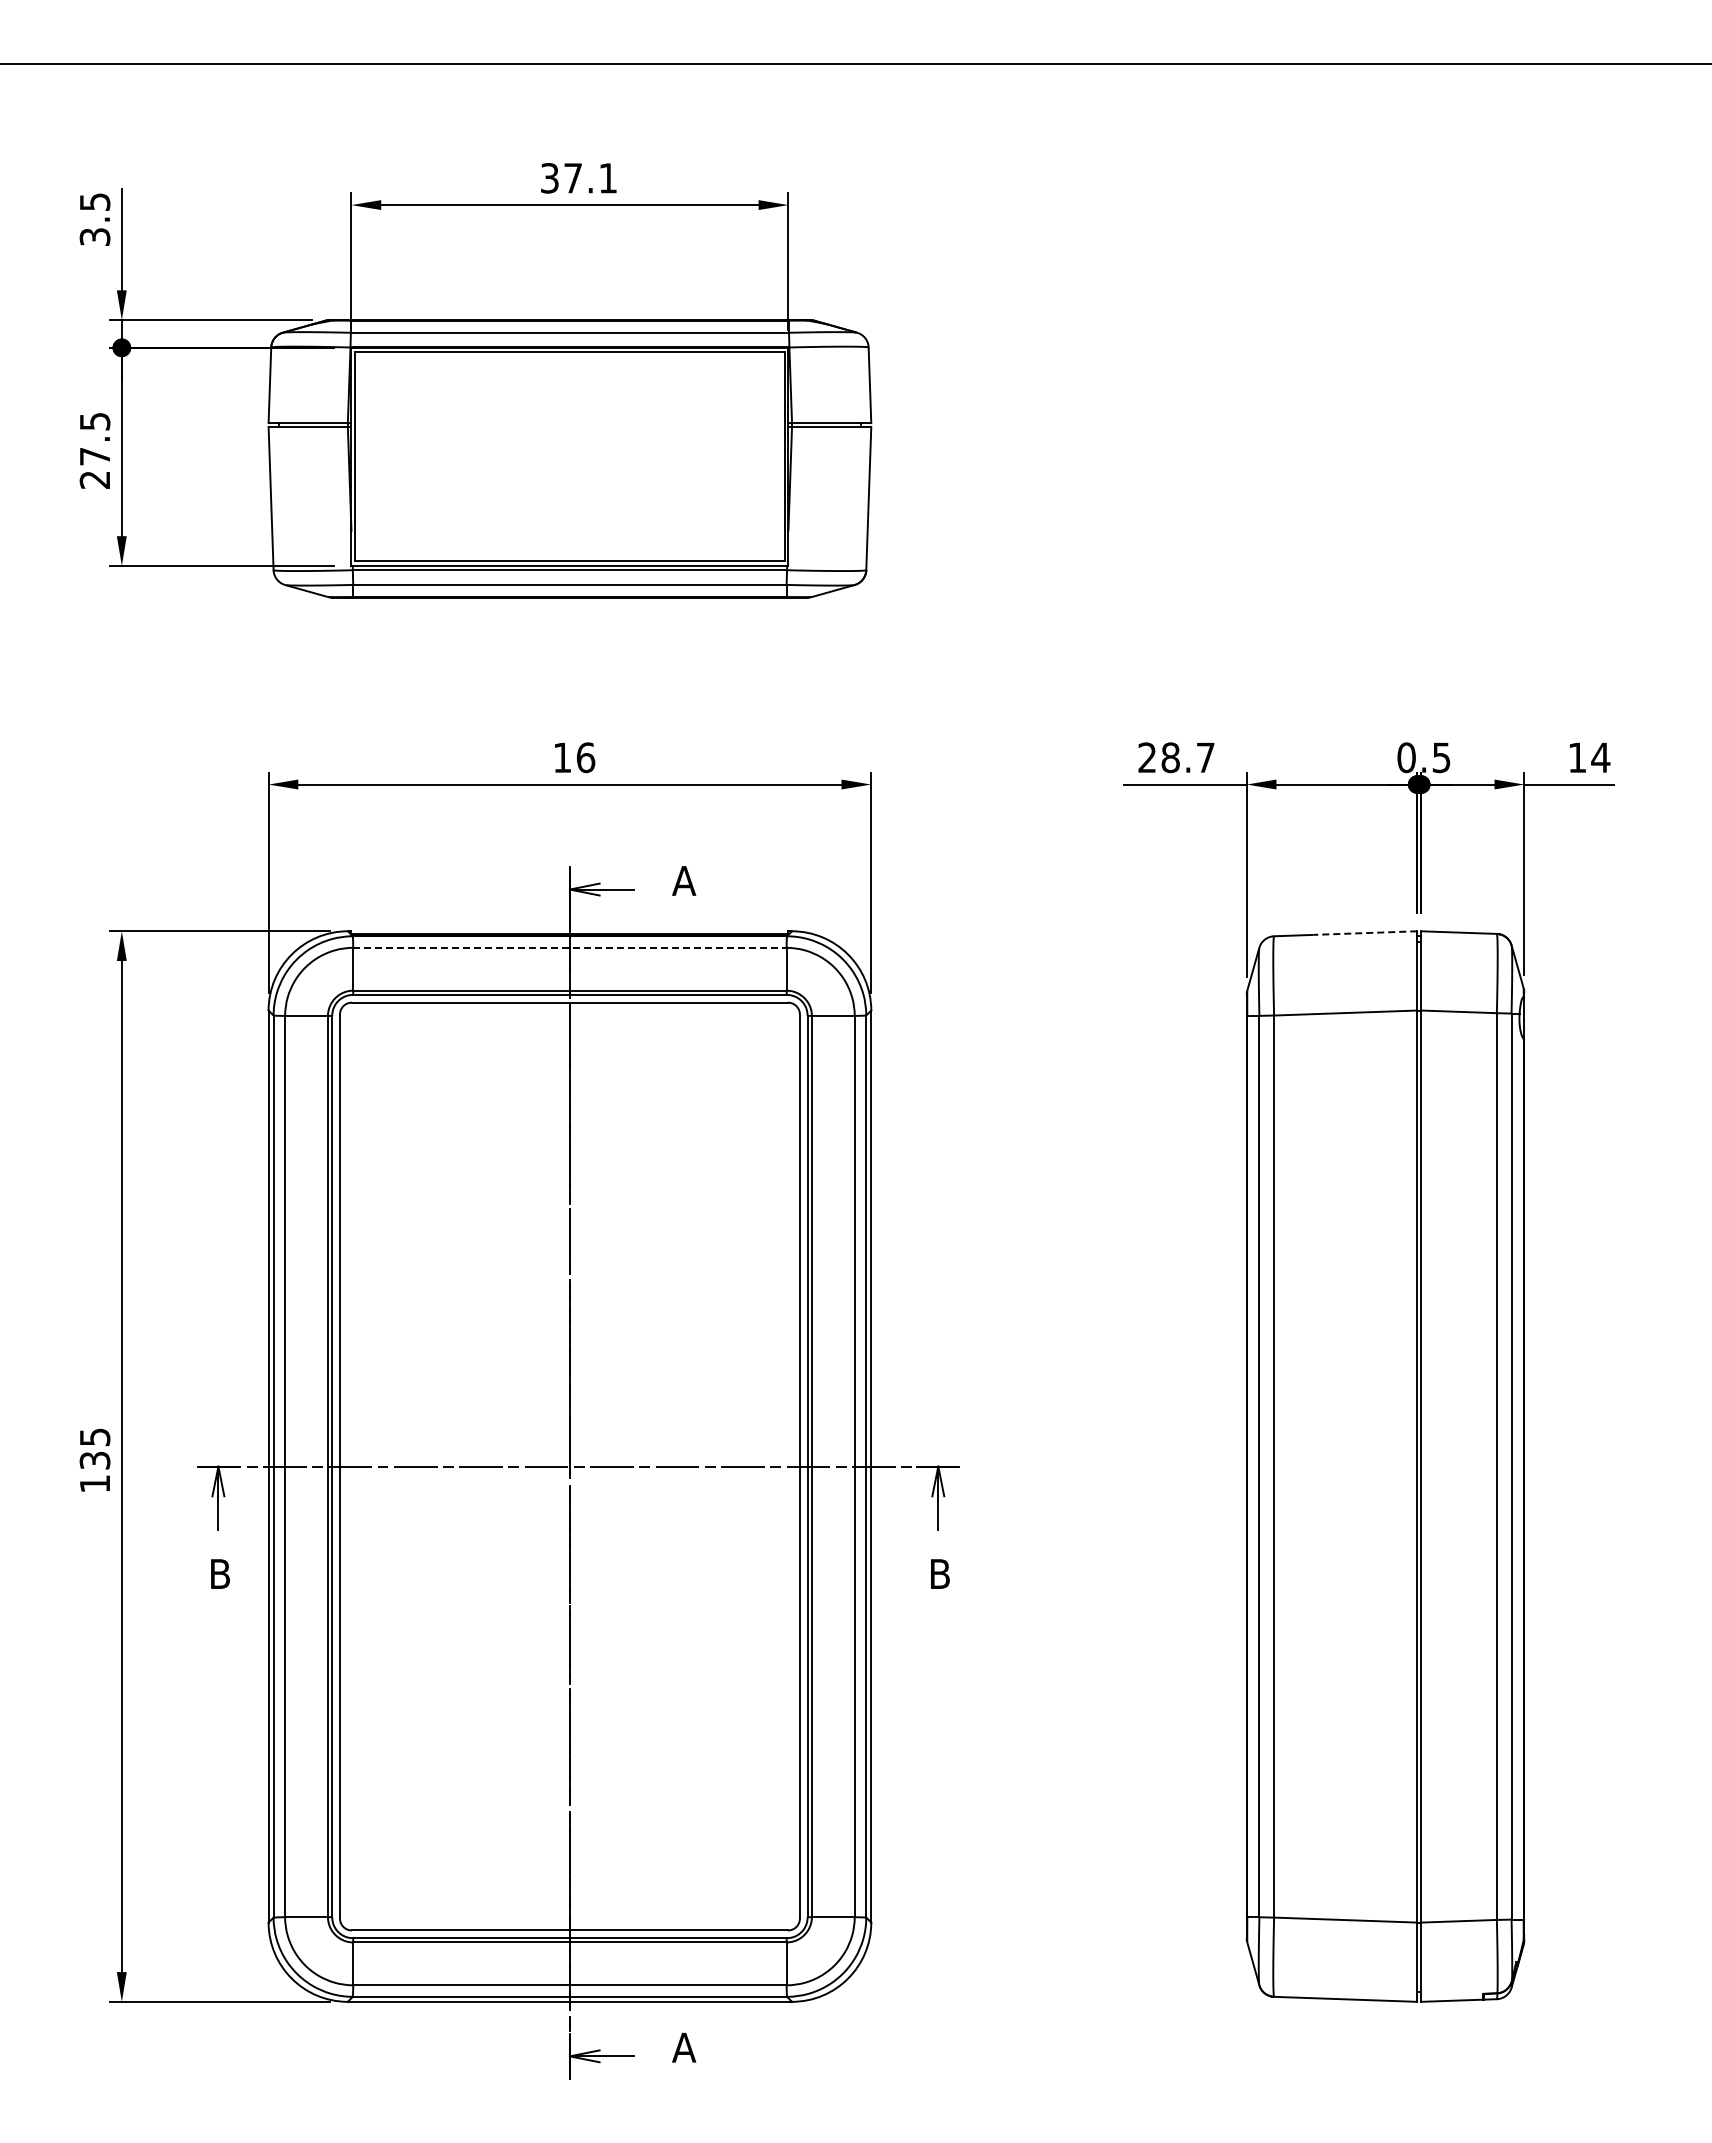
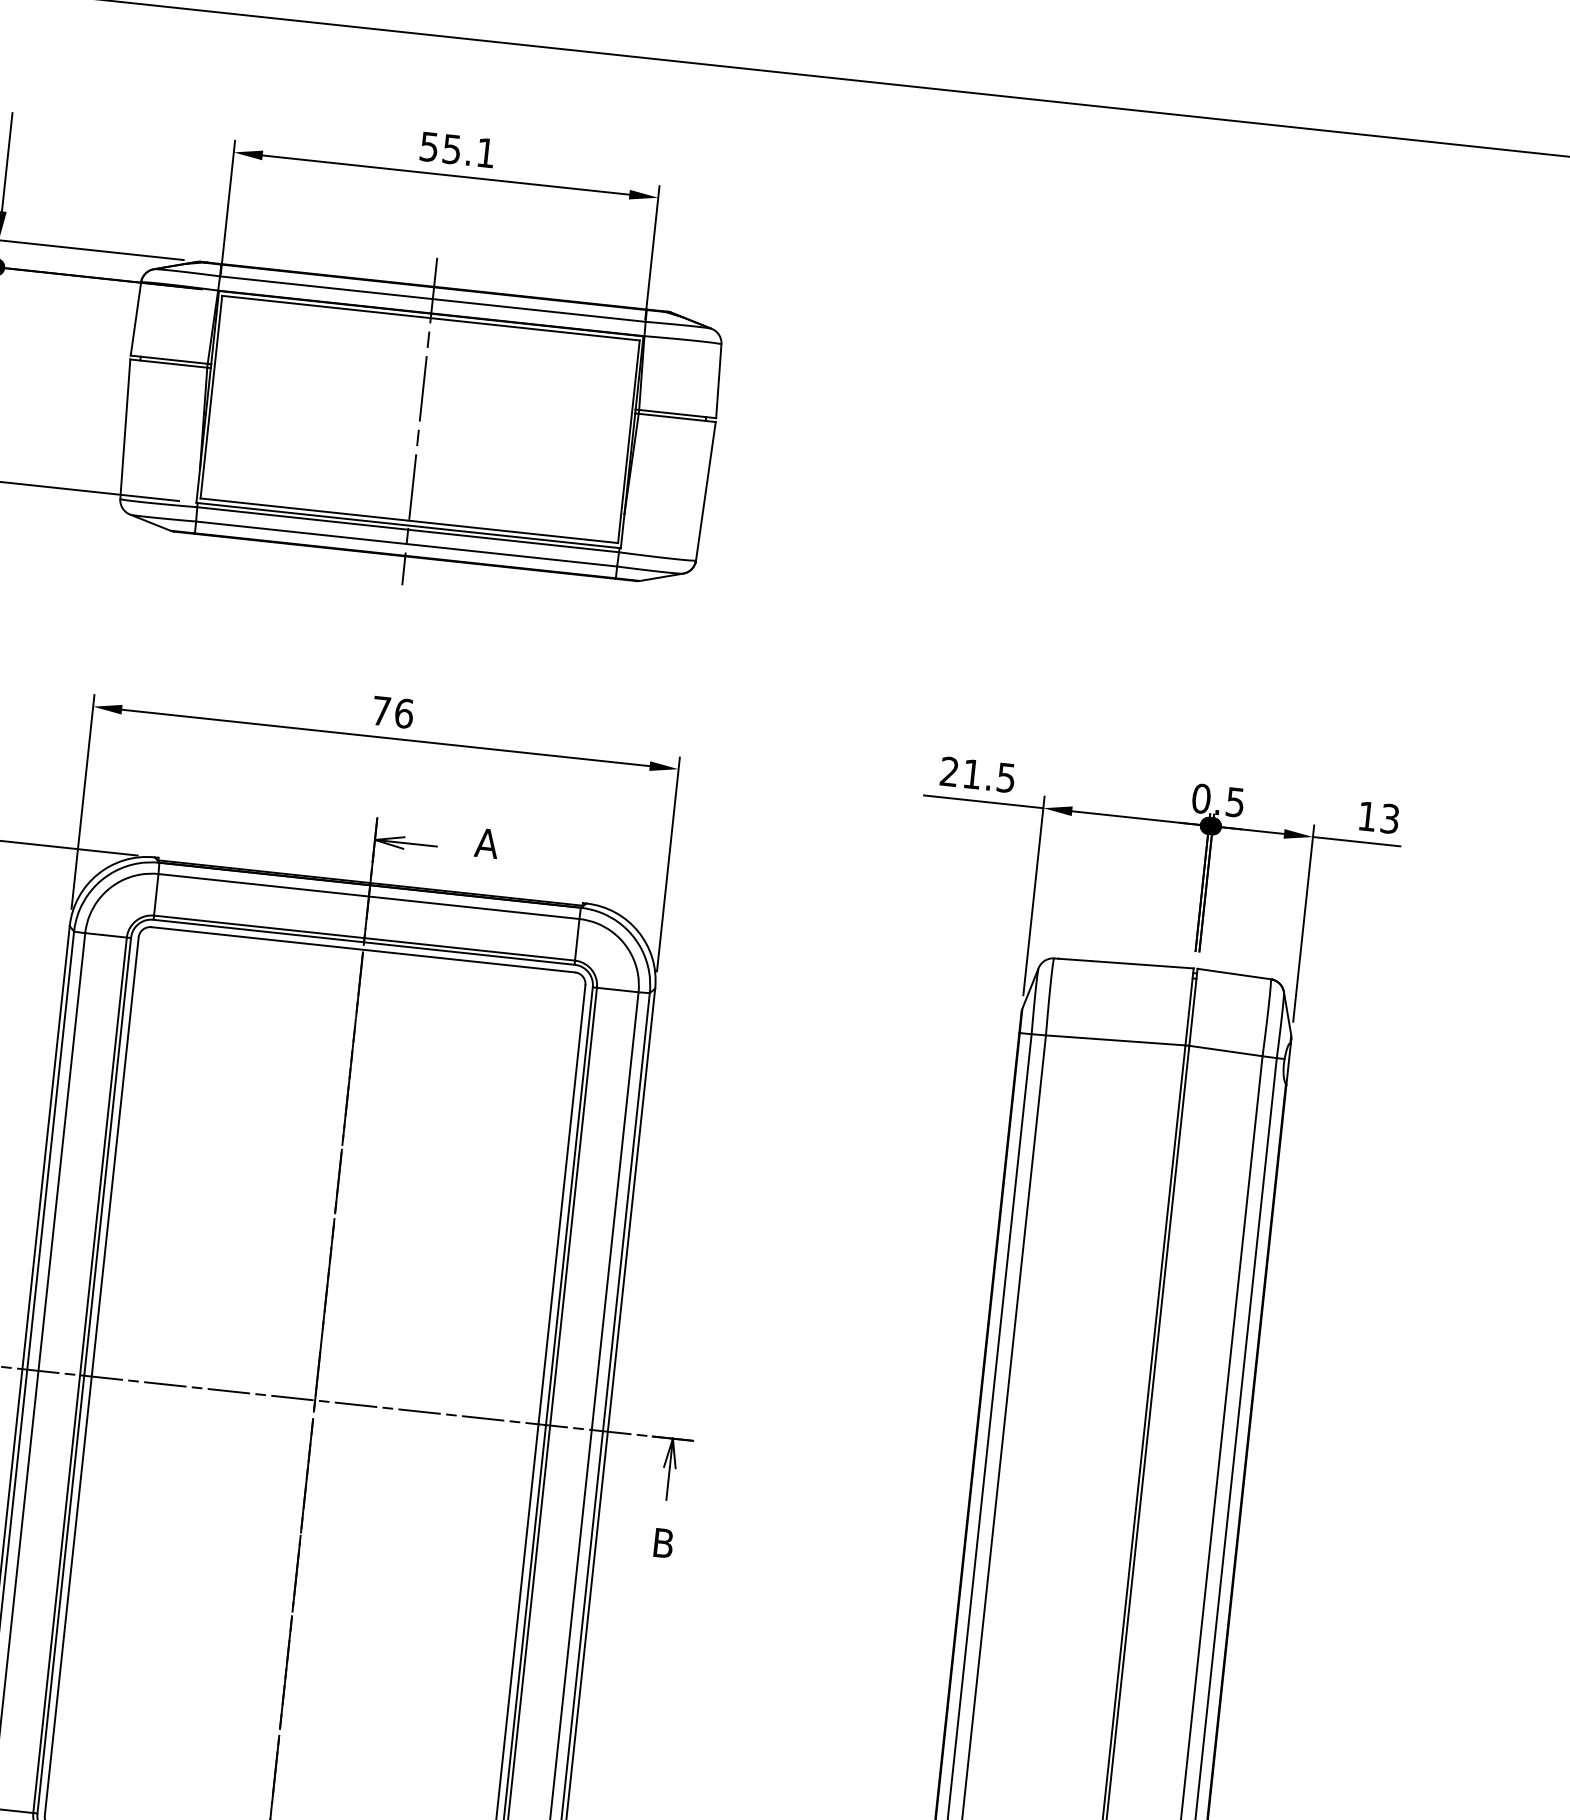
text: (561, 178) -> (440, 148), 37.1 -> 55.1
line: (569, 458) -> (419, 421), added
text: (562, 757) -> (381, 710), 16 -> 76
text: (1187, 757) -> (988, 775), 28.7 -> 21.5
text: (1600, 757) -> (1389, 818), 14 -> 13
line: (1365, 933) -> (1143, 965), dashed -> solid
line: (569, 947) -> (368, 896), dashed -> solid

